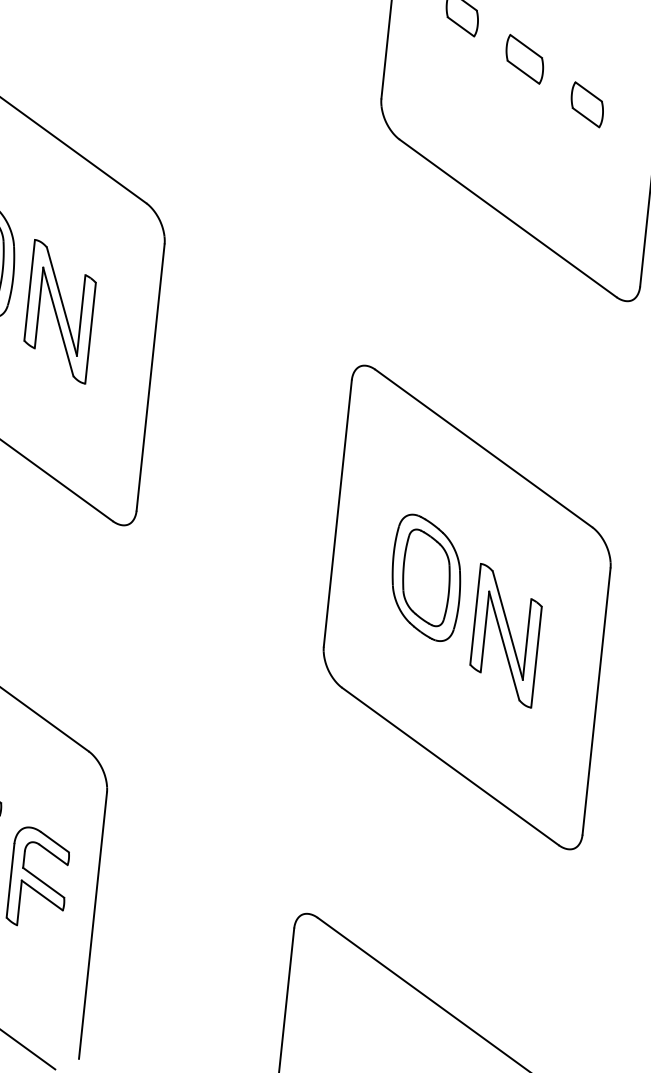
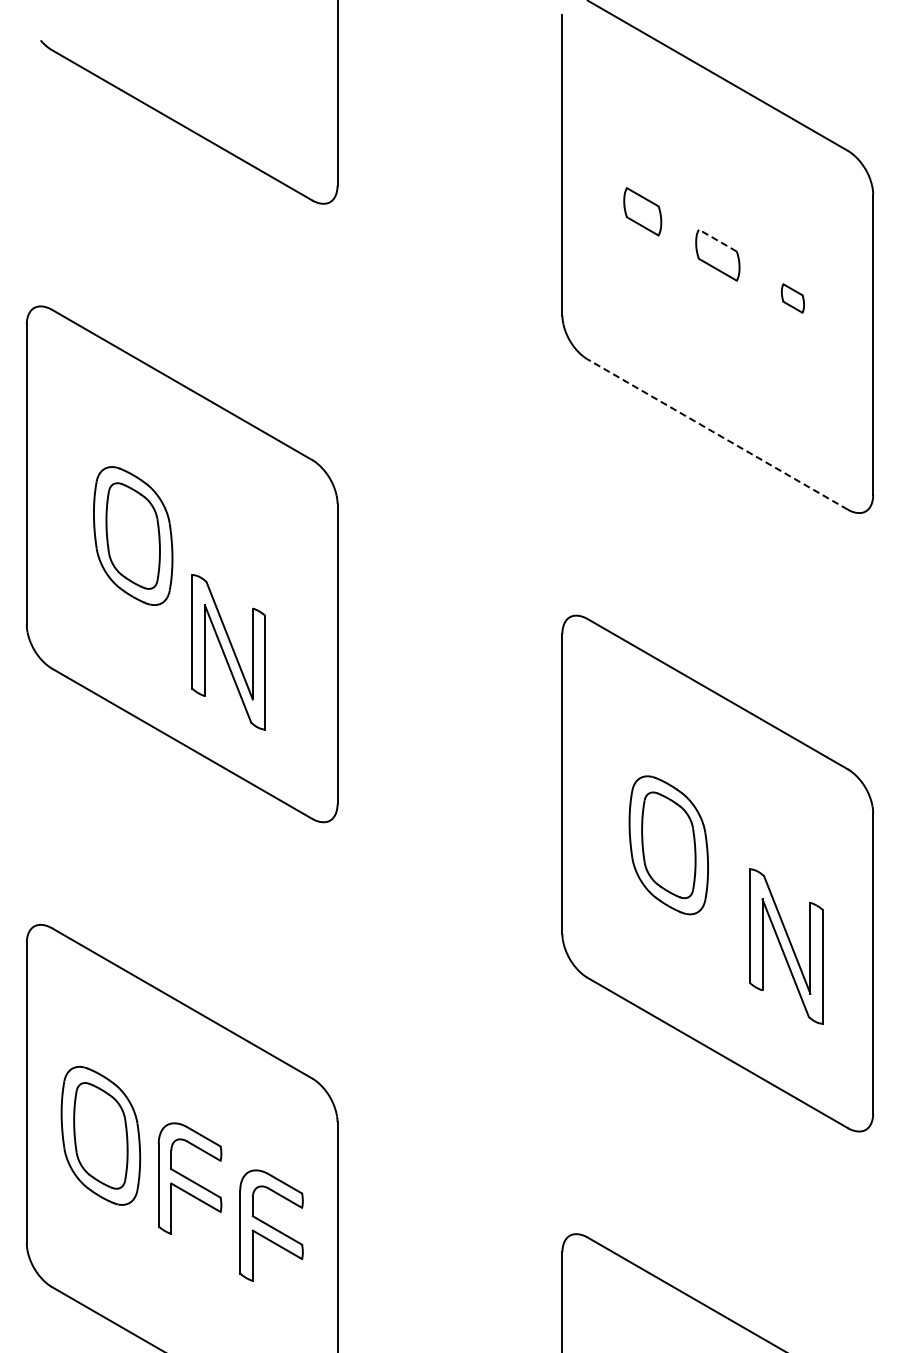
line: (525, 46) -> (717, 240), solid -> dashed
part: (586, 104) -> (792, 298), size x0.6
line: (507, 218) -> (717, 434), solid -> dashed
part: (59, 311) -> (228, 652), moved
part: (506, 635) -> (786, 946), moved

